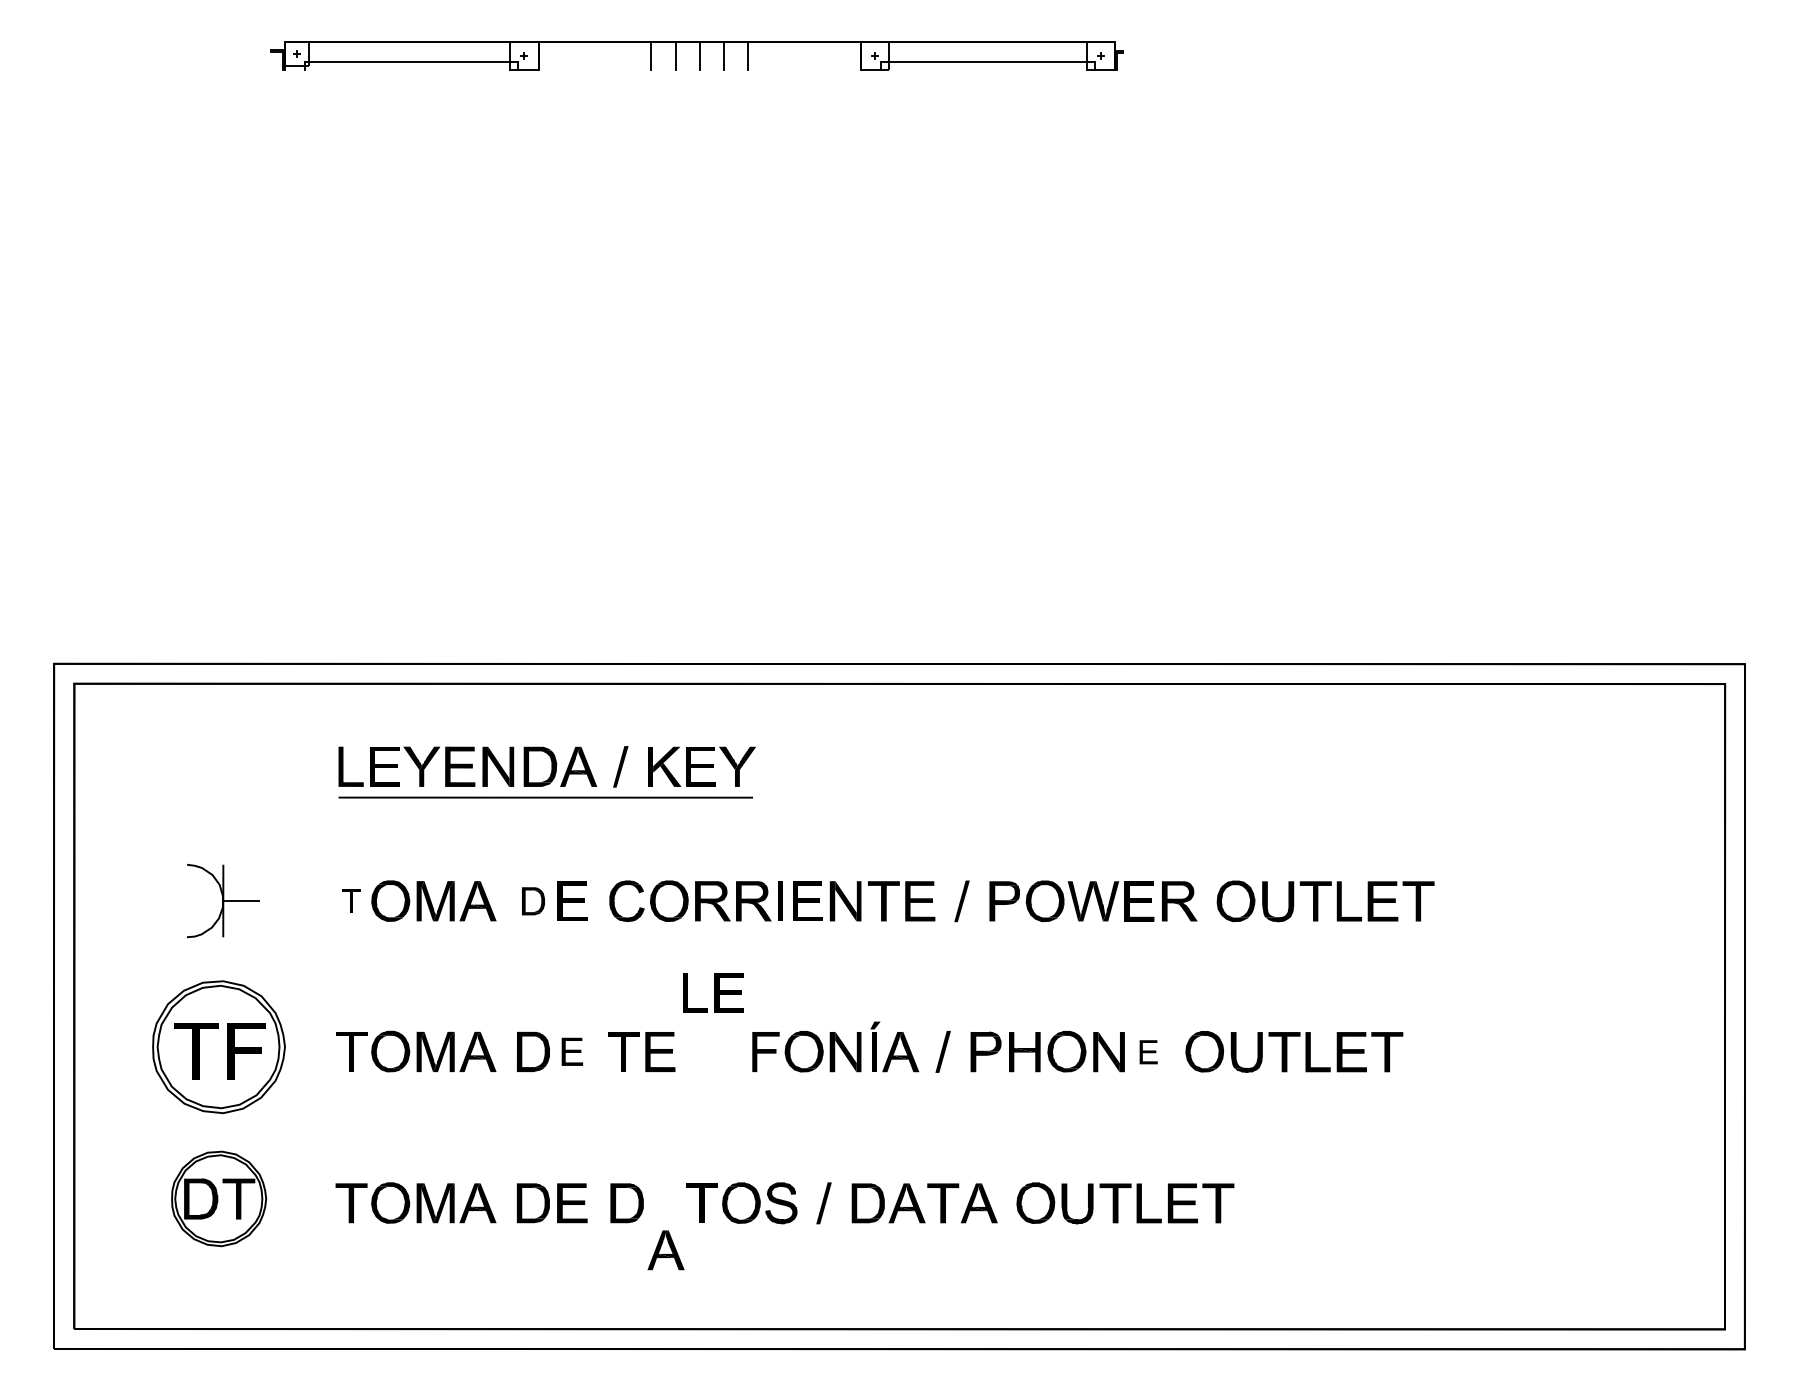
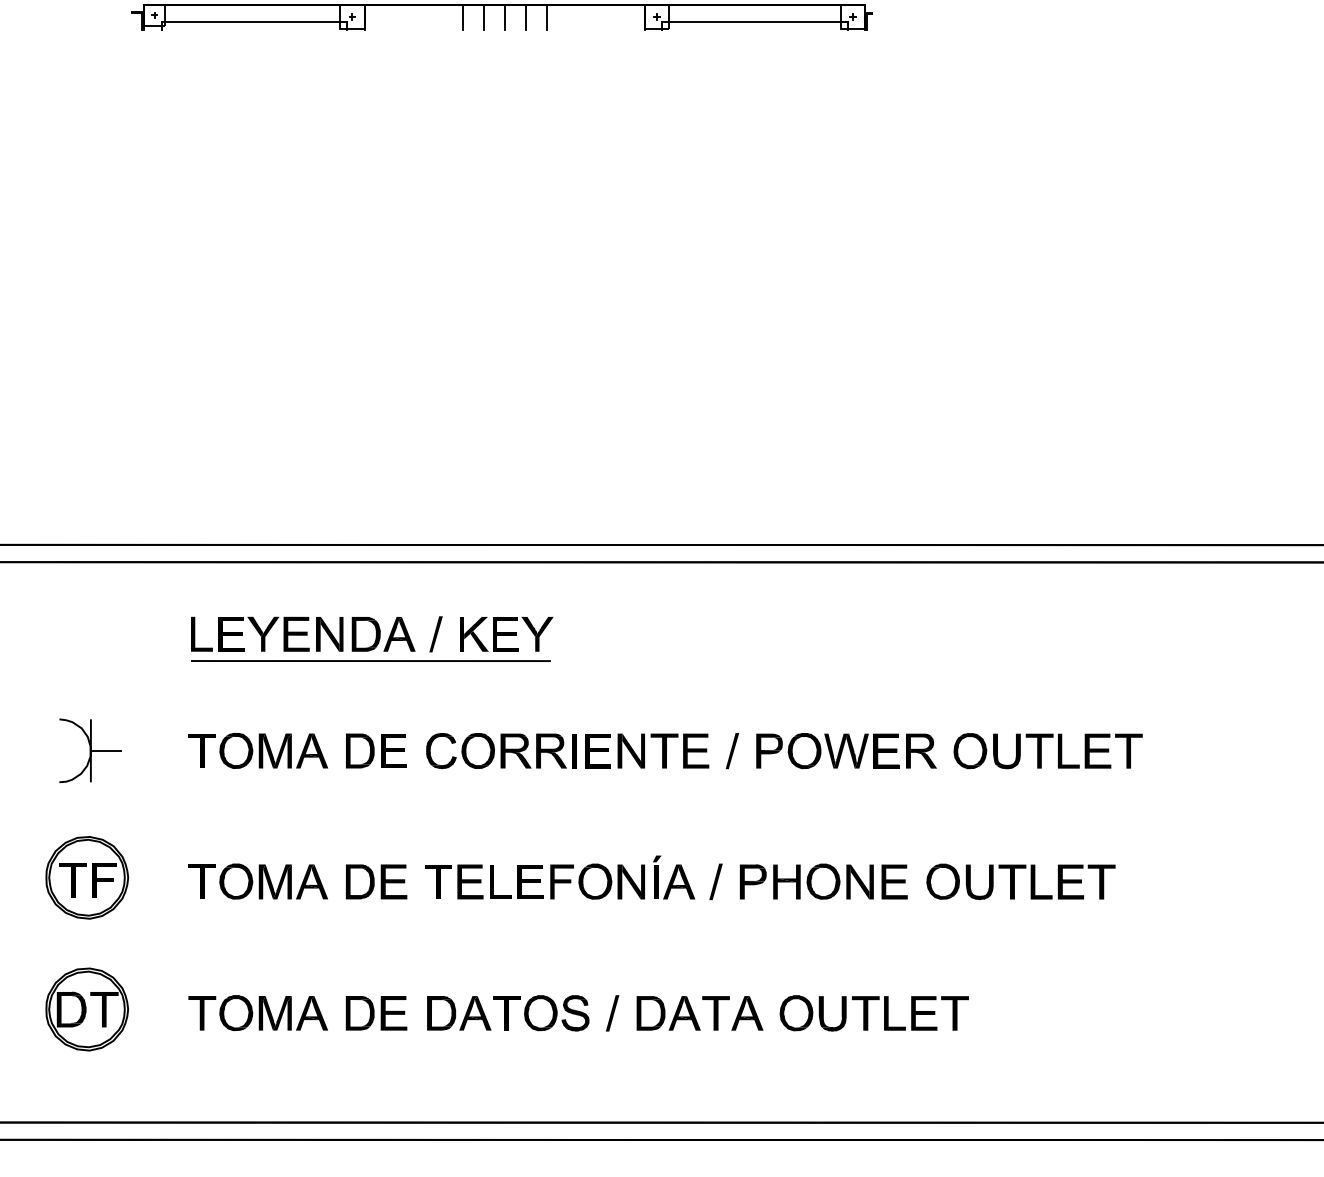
part: (351, 900) -> (202, 750), size x1.67
part: (533, 901) -> (360, 751), size x1.43
part: (713, 992) -> (516, 881), moved
part: (219, 1047) -> (87, 878), size x0.71
part: (572, 1051) -> (394, 881), size x1.43
part: (1148, 1052) -> (894, 882), size x1.67
part: (665, 1250) -> (474, 1013), moved

